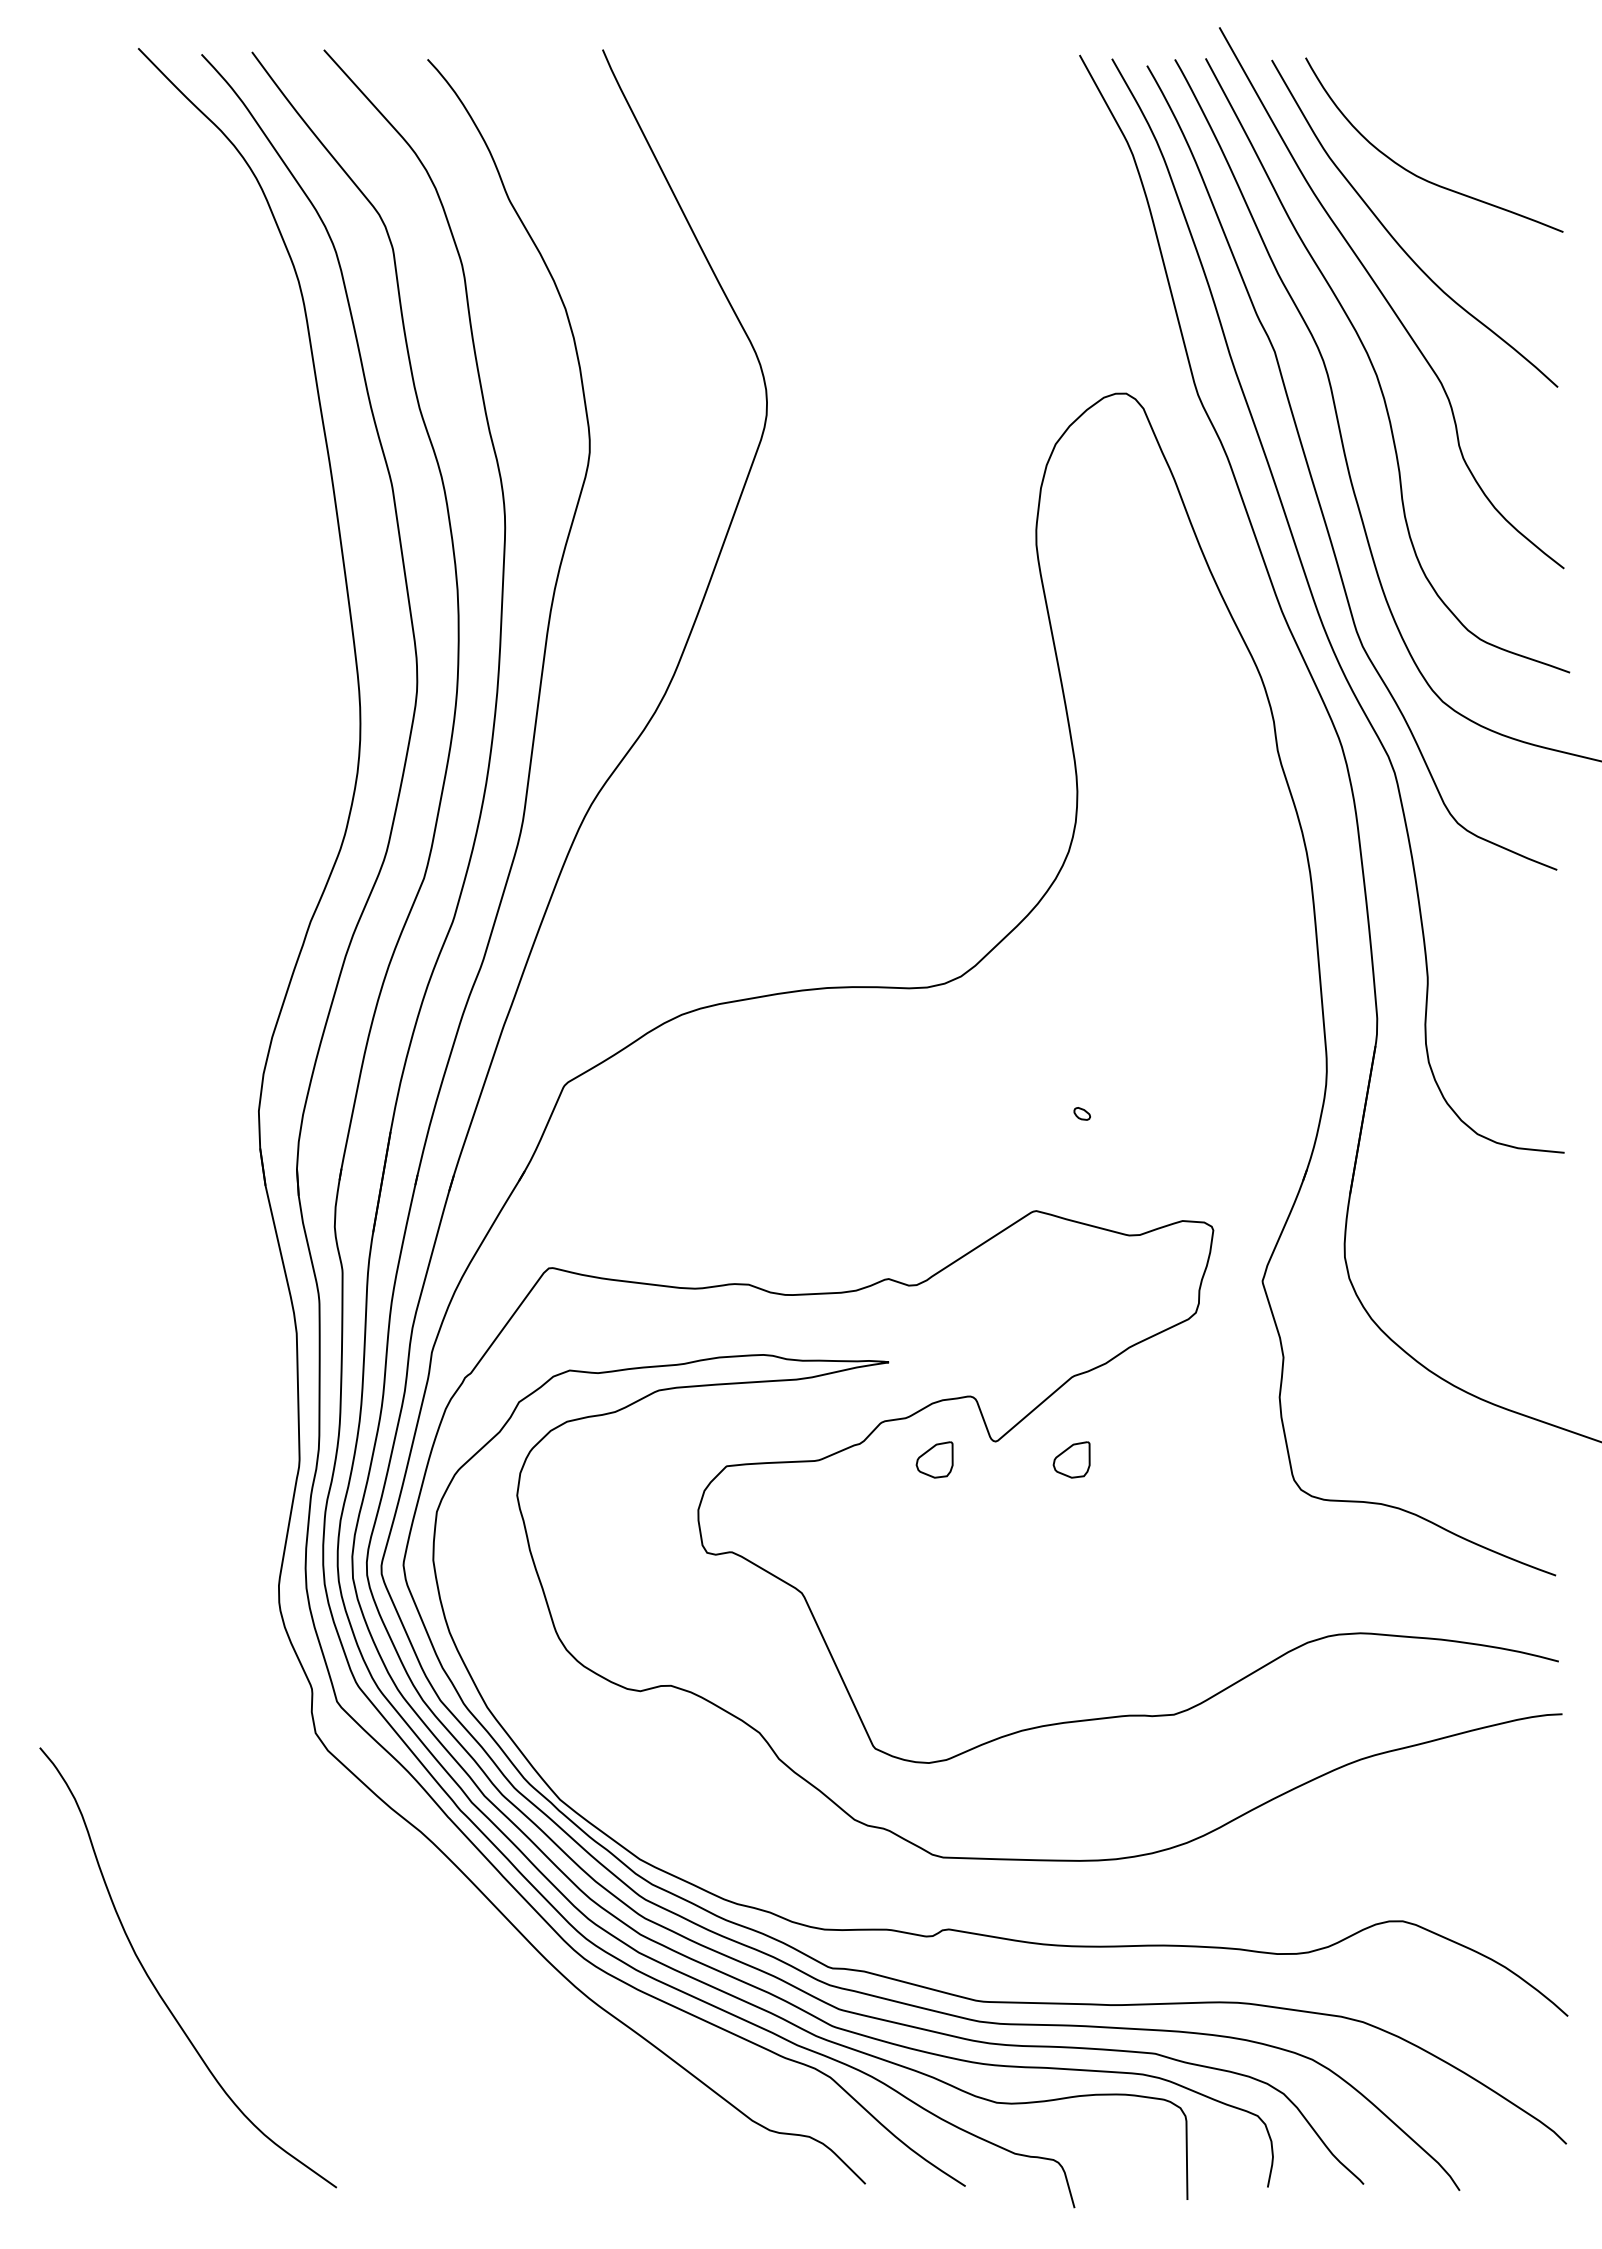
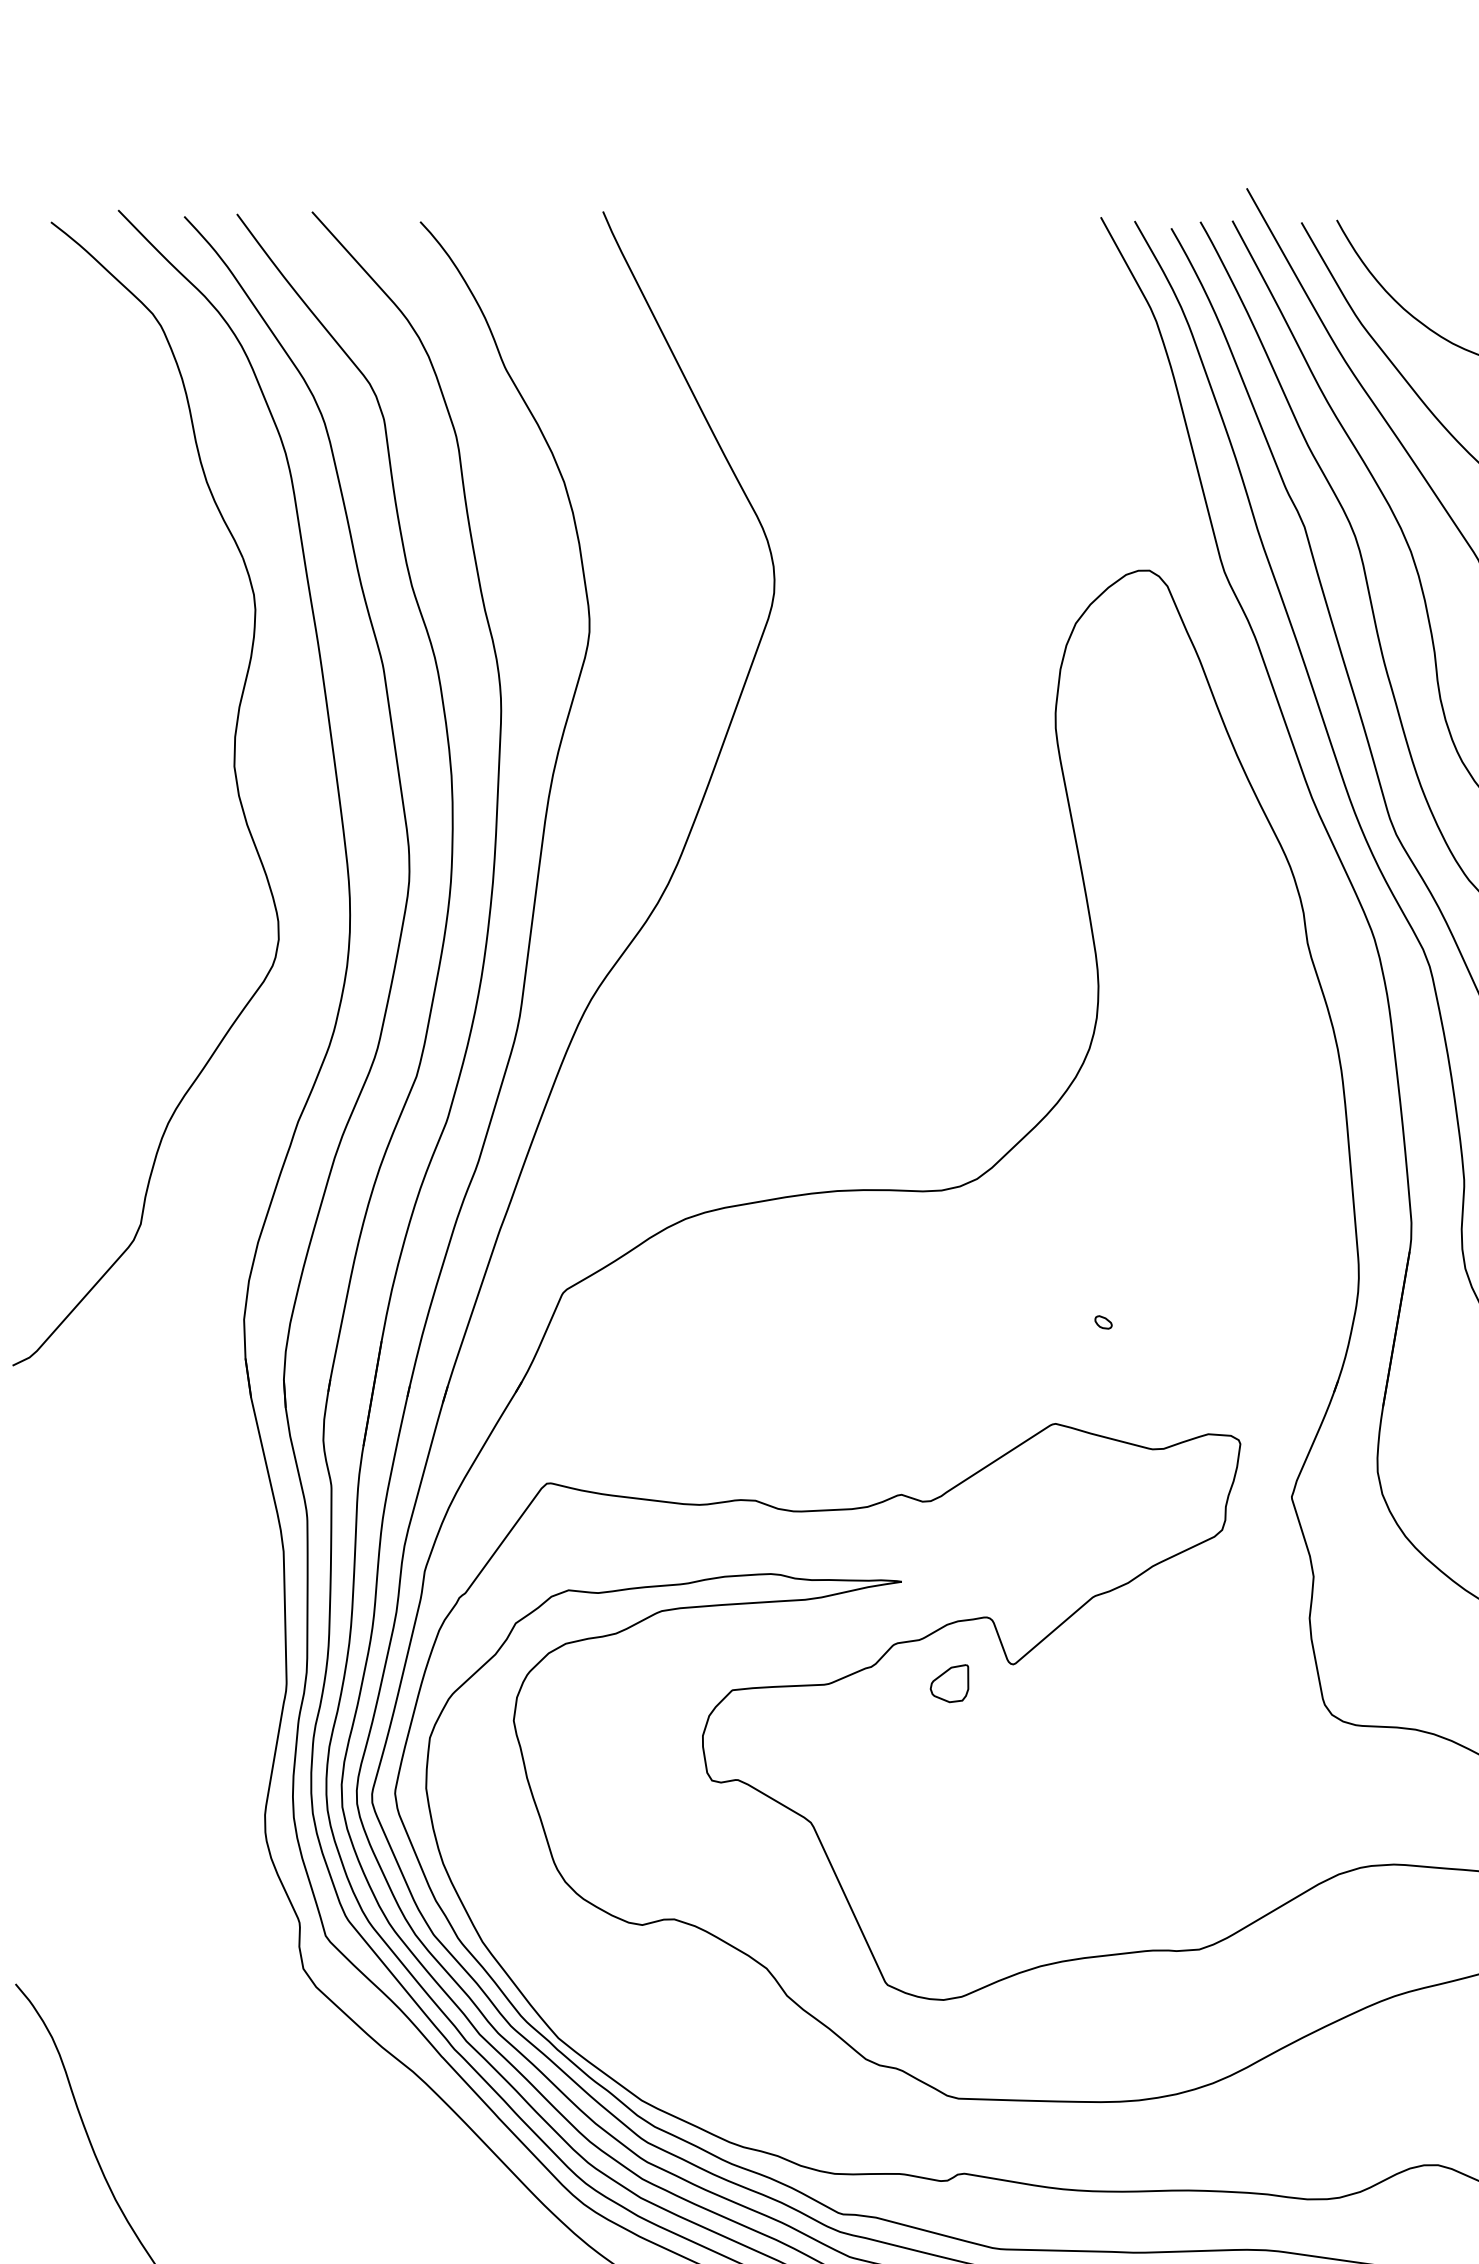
part: (250, 595) -> (235, 781), added
part: (1071, 1459) -> (1092, 1683), removed

